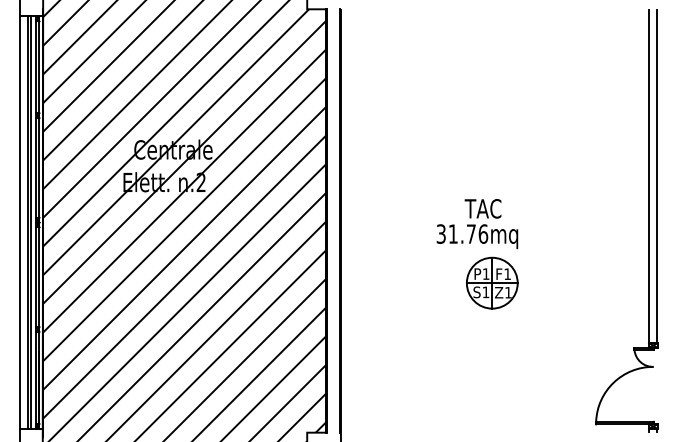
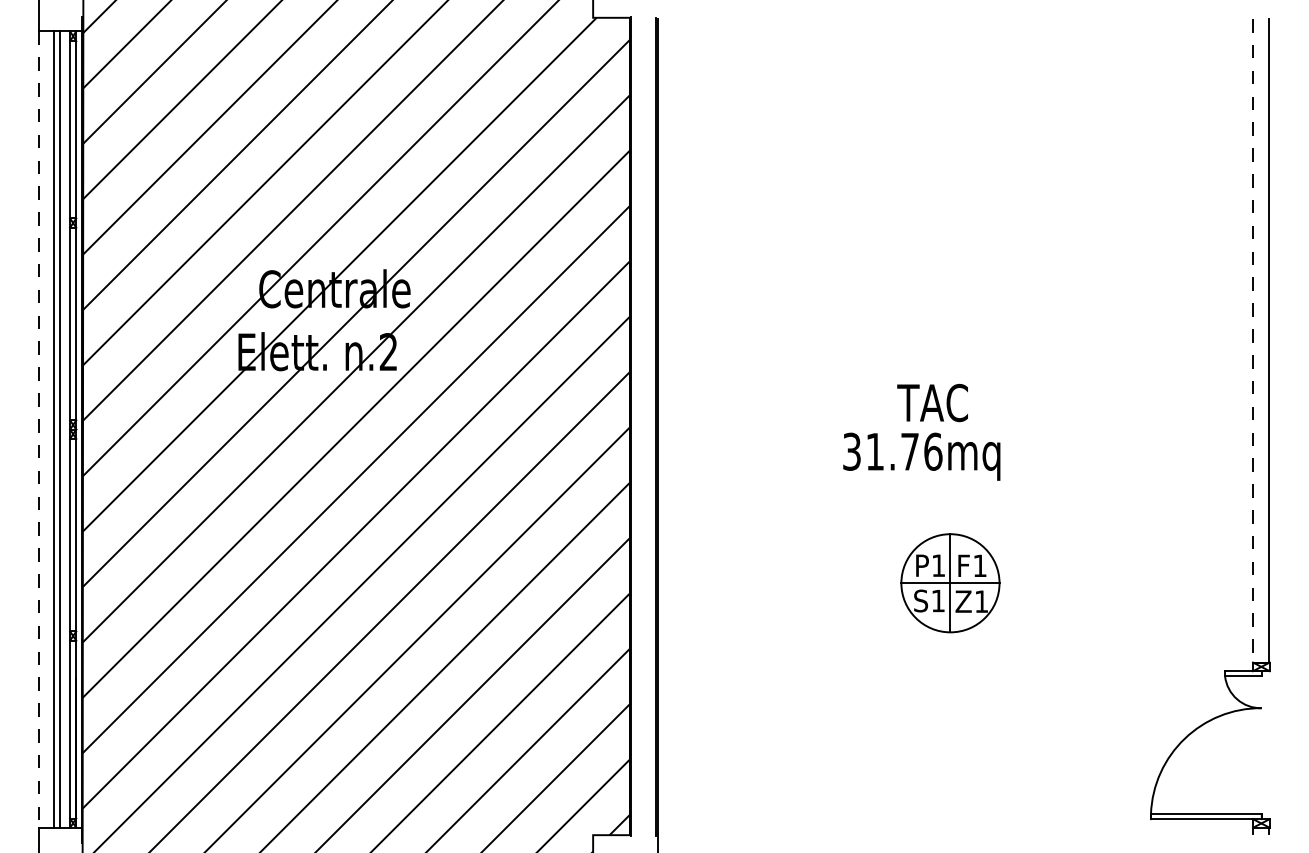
line: (649, 176) -> (1253, 340), solid -> dashed
line: (20, 223) -> (39, 431), solid -> dashed
part: (492, 282) -> (950, 581), moved

